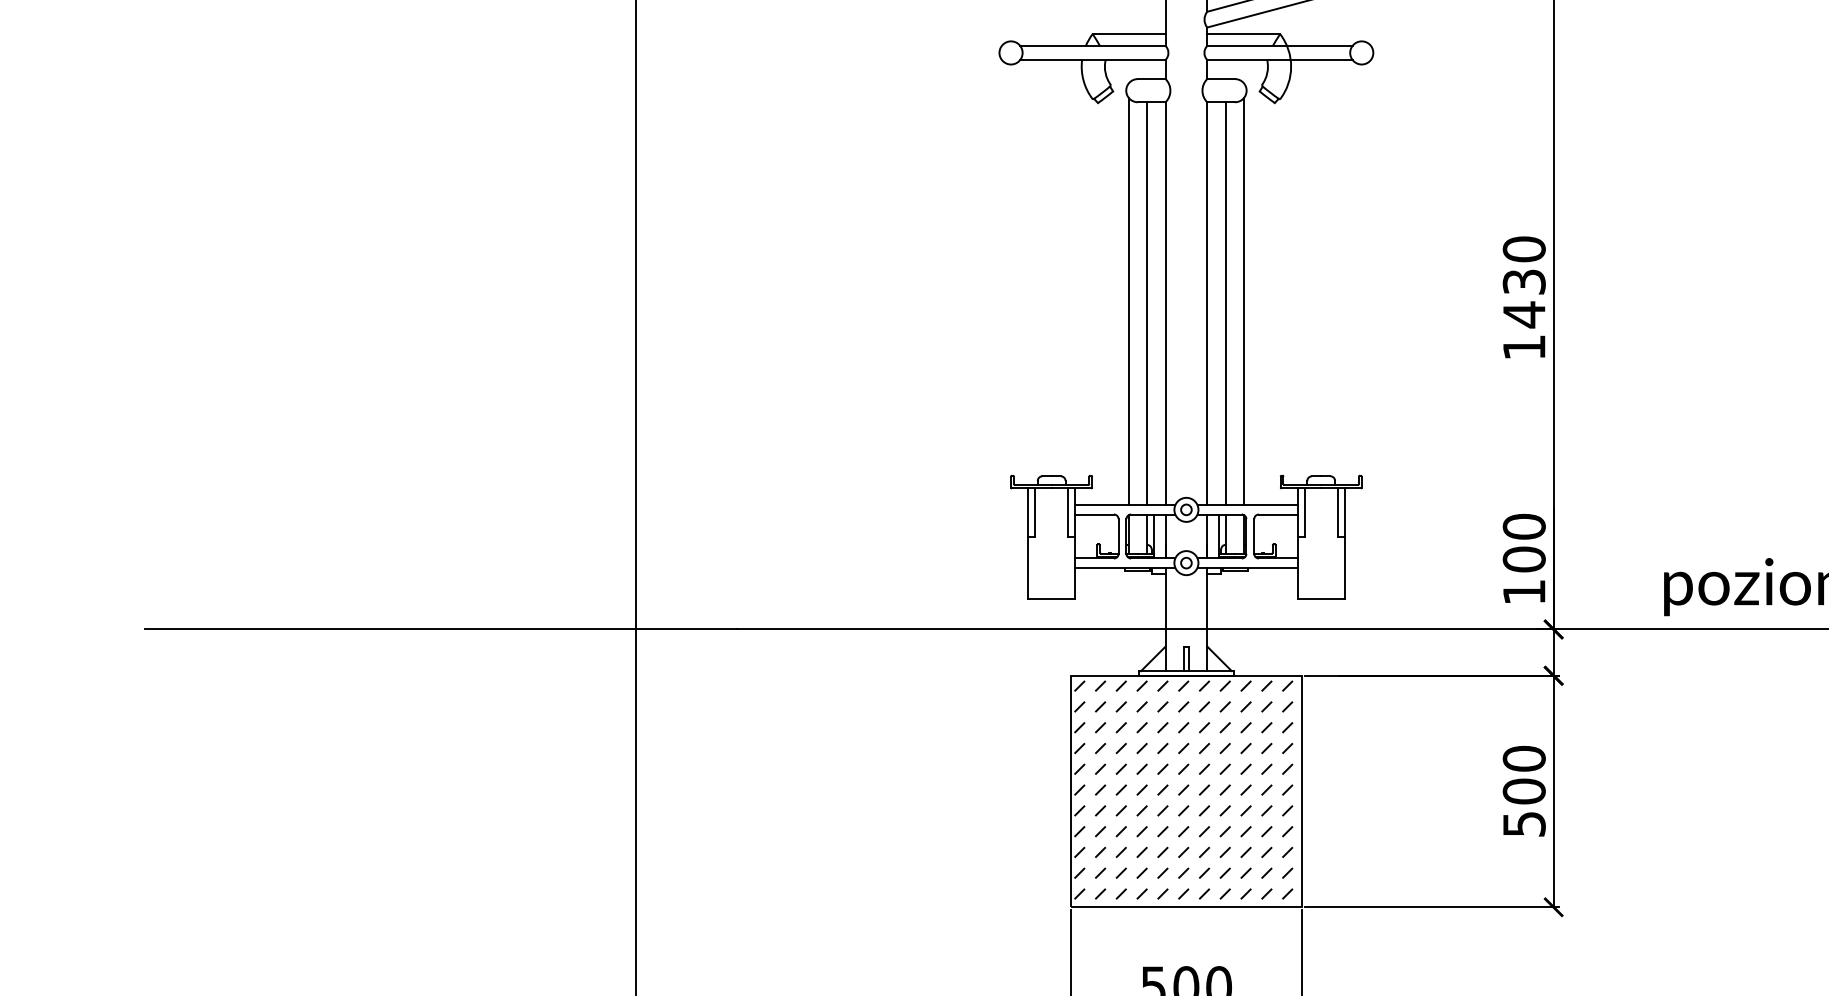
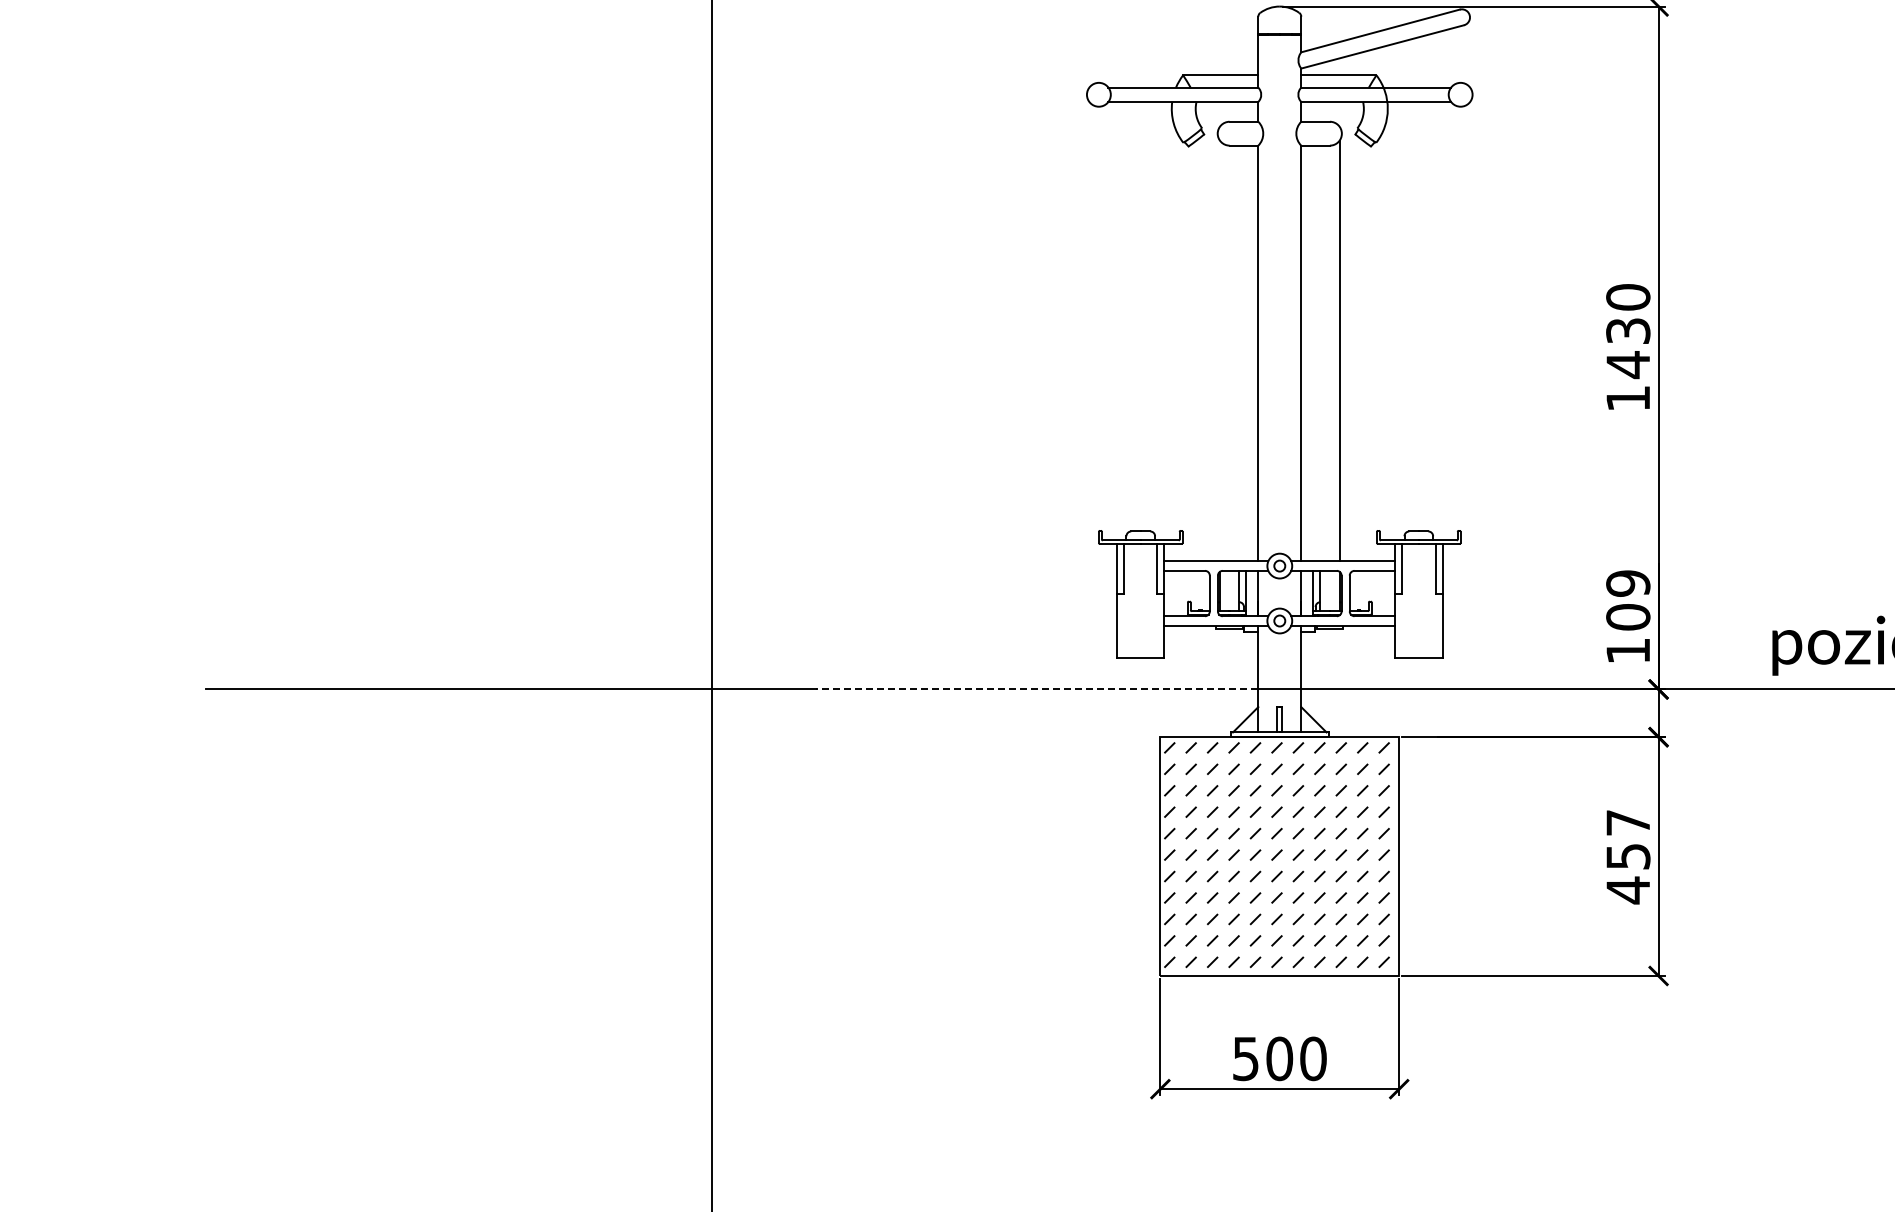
line: (1128, 300) -> (1220, 350), removed
line: (1147, 303) -> (1239, 353), removed
line: (1225, 303) -> (1320, 353), removed
text: (1524, 526) -> (1628, 583), 100 -> 109
line: (951, 629) -> (1037, 689), solid -> dashed
text: (1524, 791) -> (1628, 856), 500 -> 457

